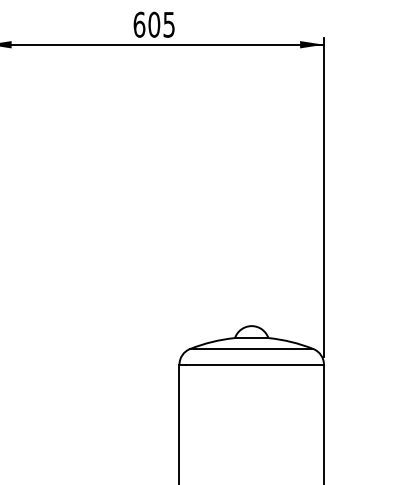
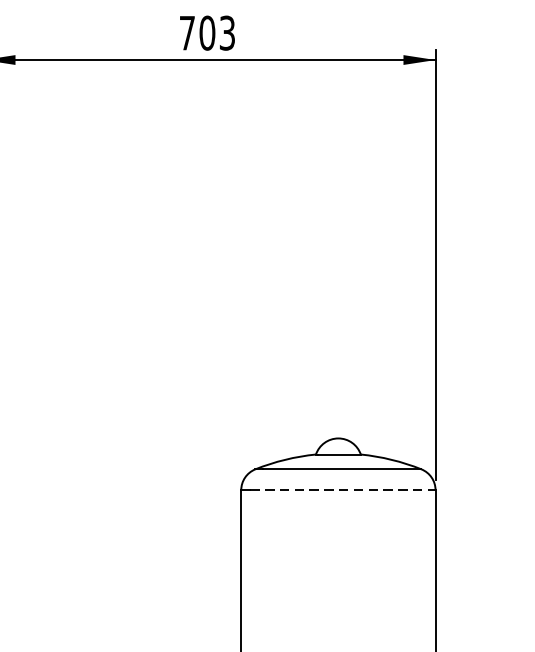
text: (153, 24) -> (206, 32), 605 -> 703
line: (255, 364) -> (343, 490), solid -> dashed

